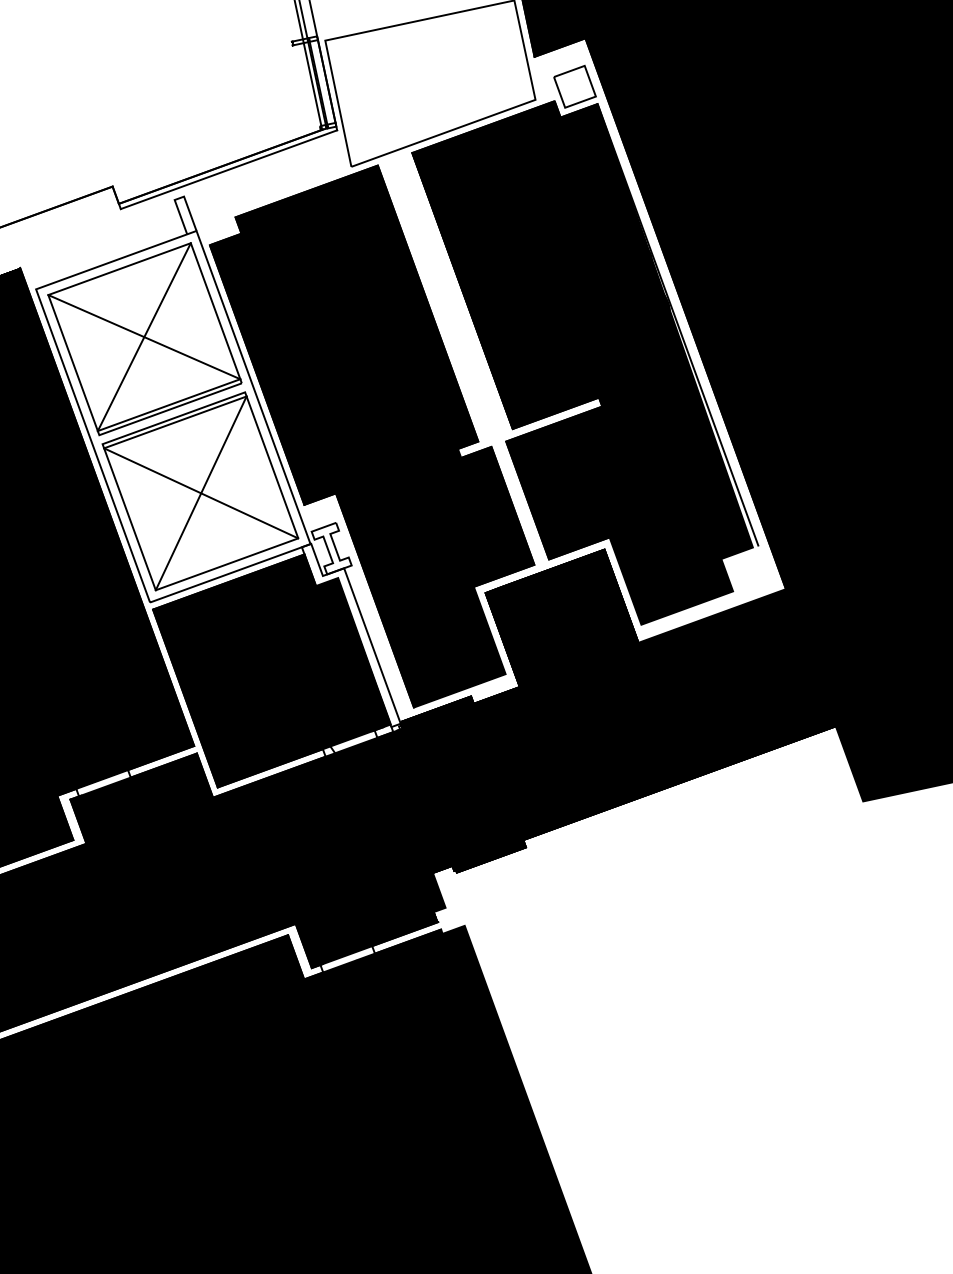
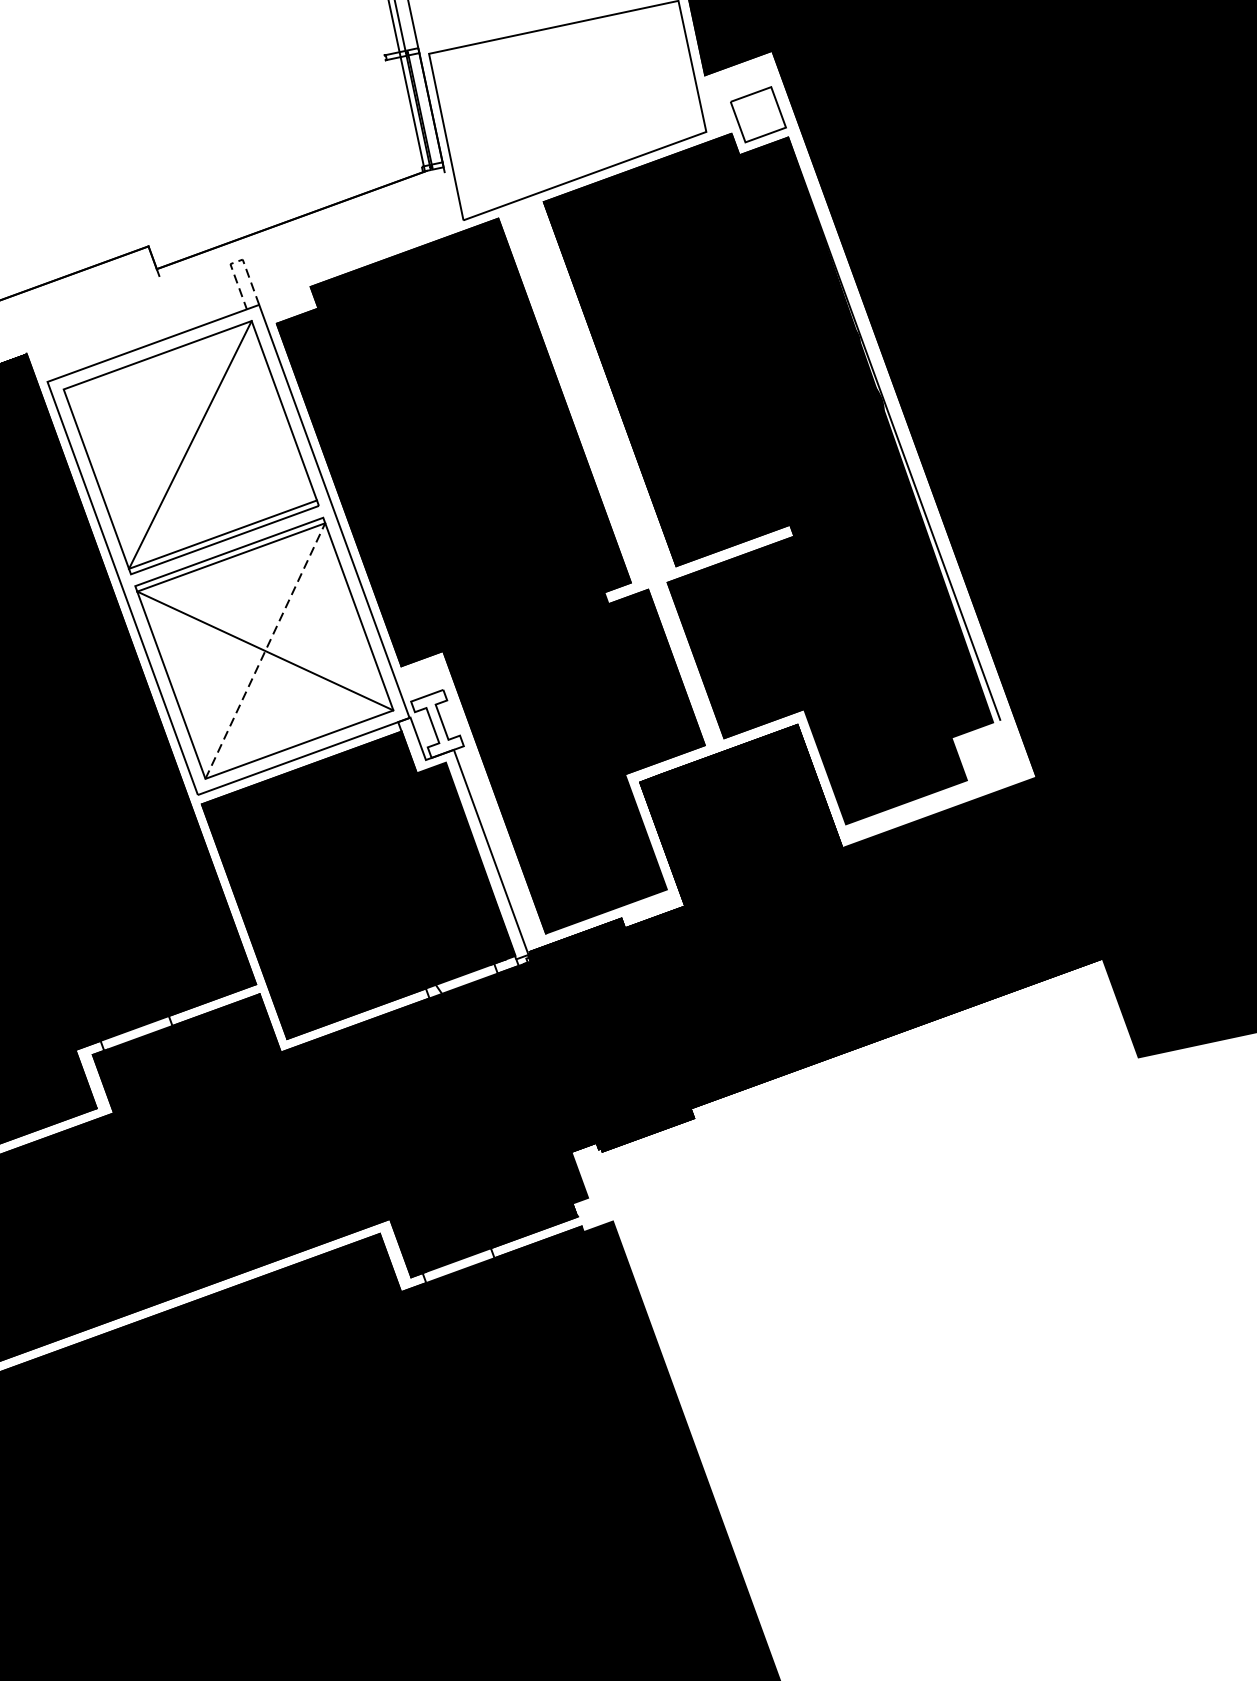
line: (228, 169) -> (301, 223), removed
line: (179, 198) -> (236, 262), solid -> dashed
line: (144, 337) -> (190, 445), removed
line: (201, 492) -> (265, 649), solid -> dashed

